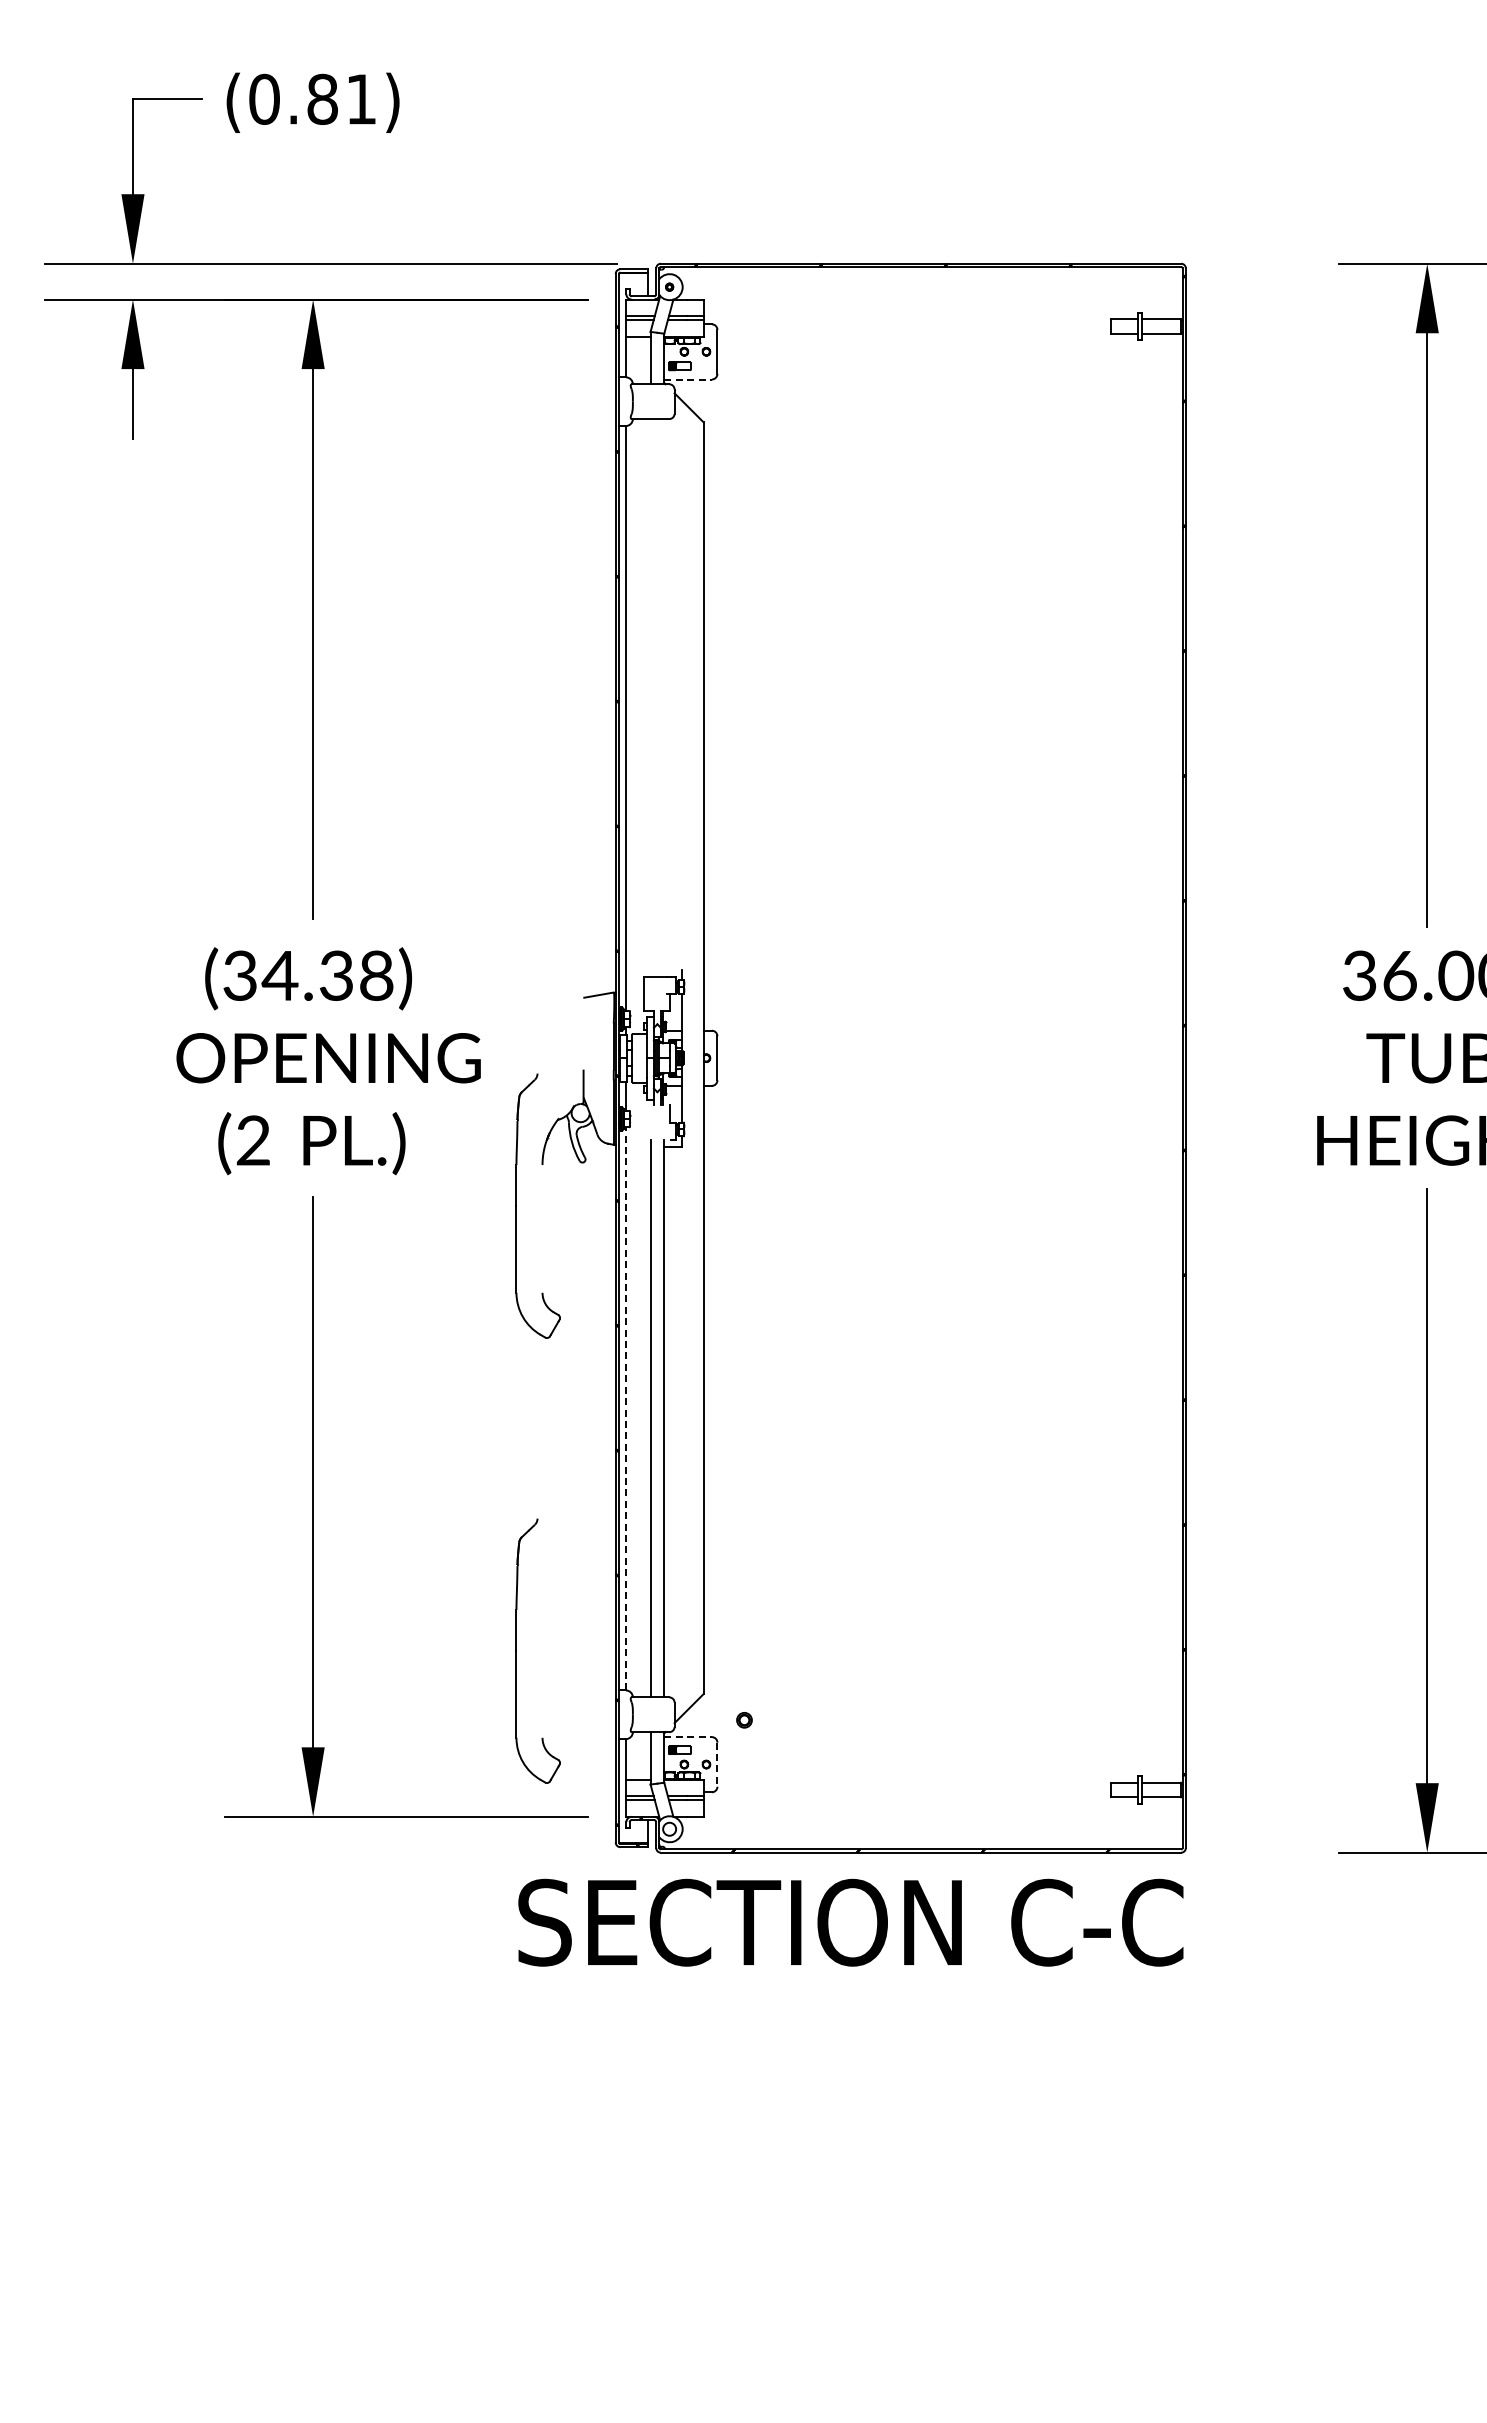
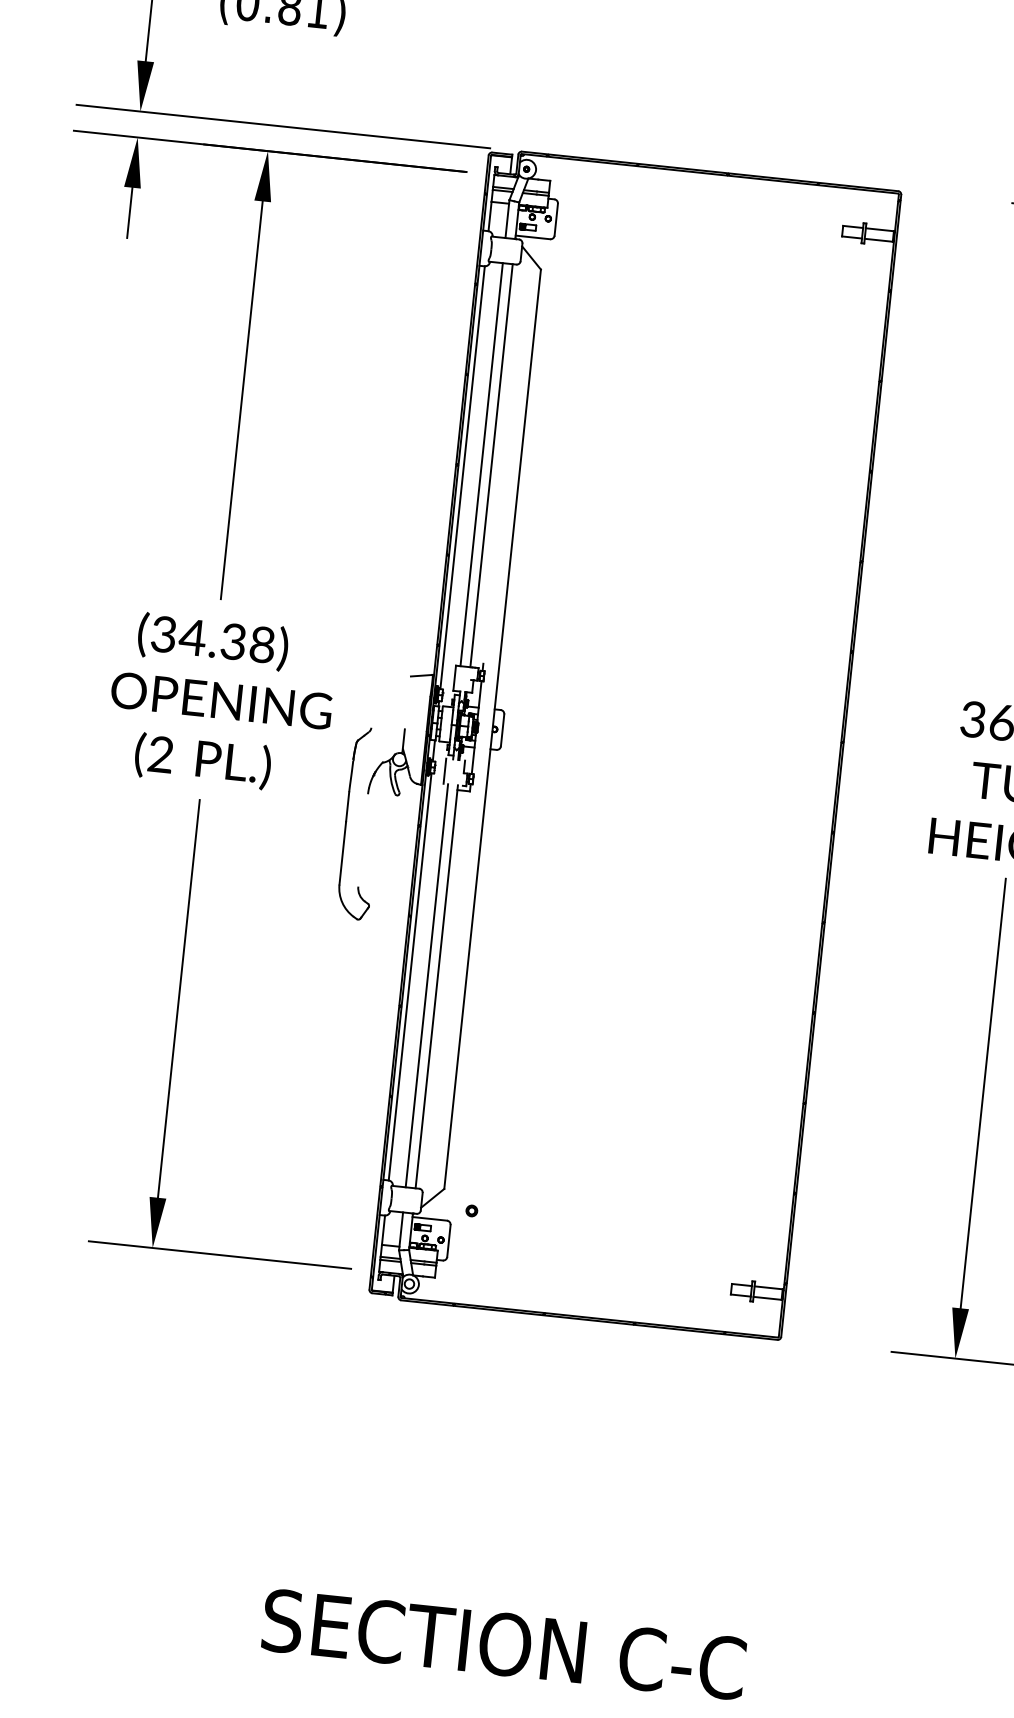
line: (688, 379) -> (533, 237), dashed -> solid
line: (650, 697) -> (481, 464), added
line: (664, 697) -> (491, 465), added
line: (644, 1122) -> (444, 771), added
line: (626, 1408) -> (410, 976), dashed -> solid
part: (516, 1650) -> (312, 1143), removed
line: (688, 1737) -> (430, 1219), dashed -> solid
line: (717, 1765) -> (448, 1241), dashed -> solid
text: (850, 1922) -> (503, 1644), moved

